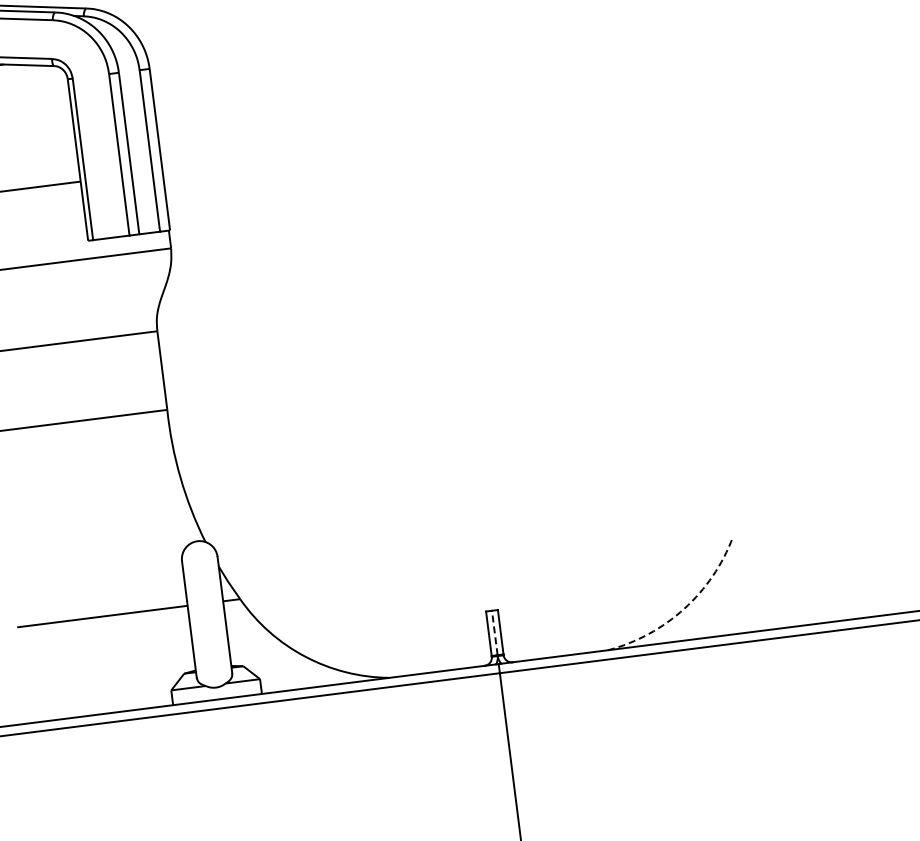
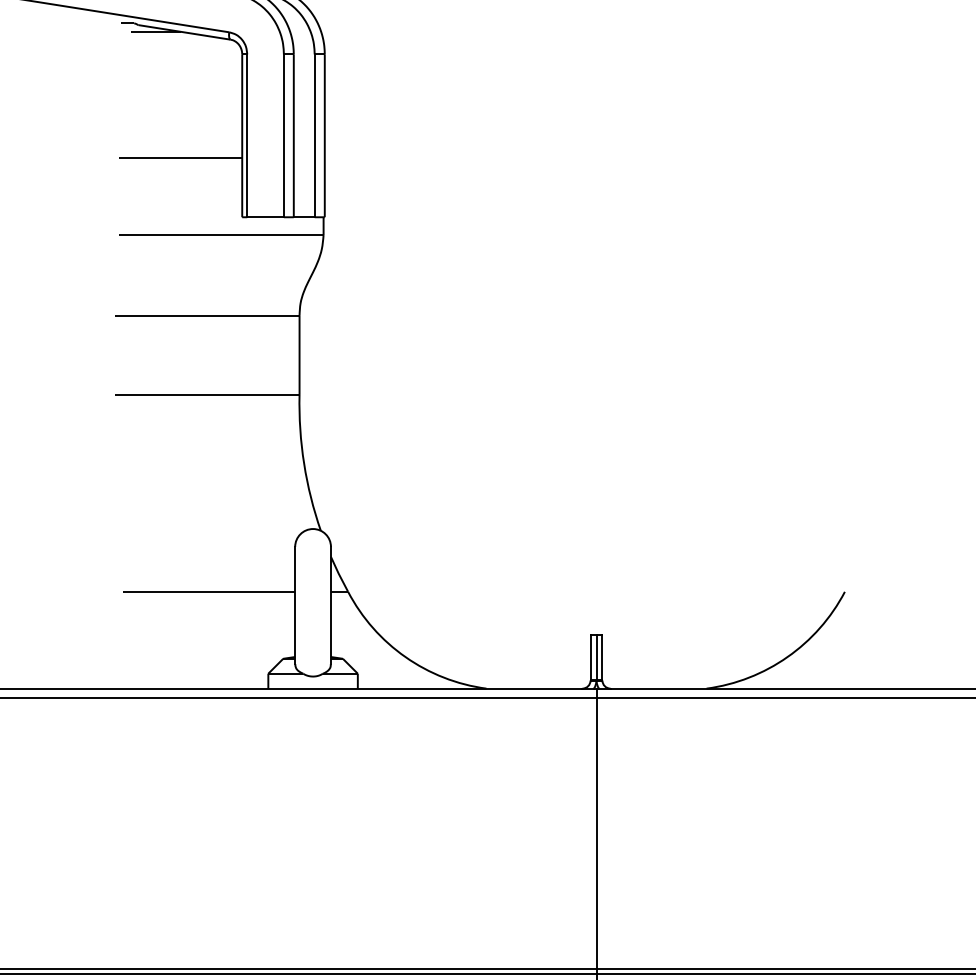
arc: (684, 609) -> (787, 657), dashed -> solid
line: (494, 632) -> (596, 656), dashed -> solid

